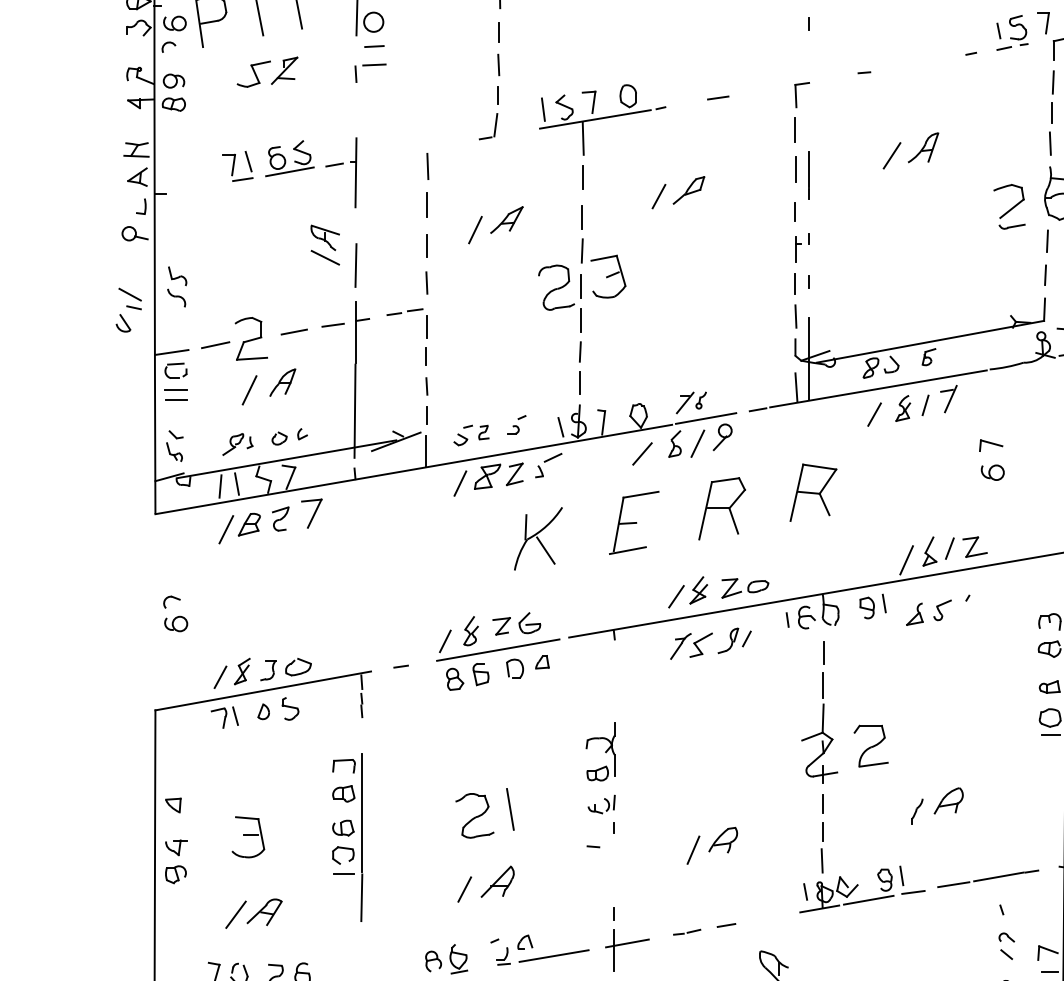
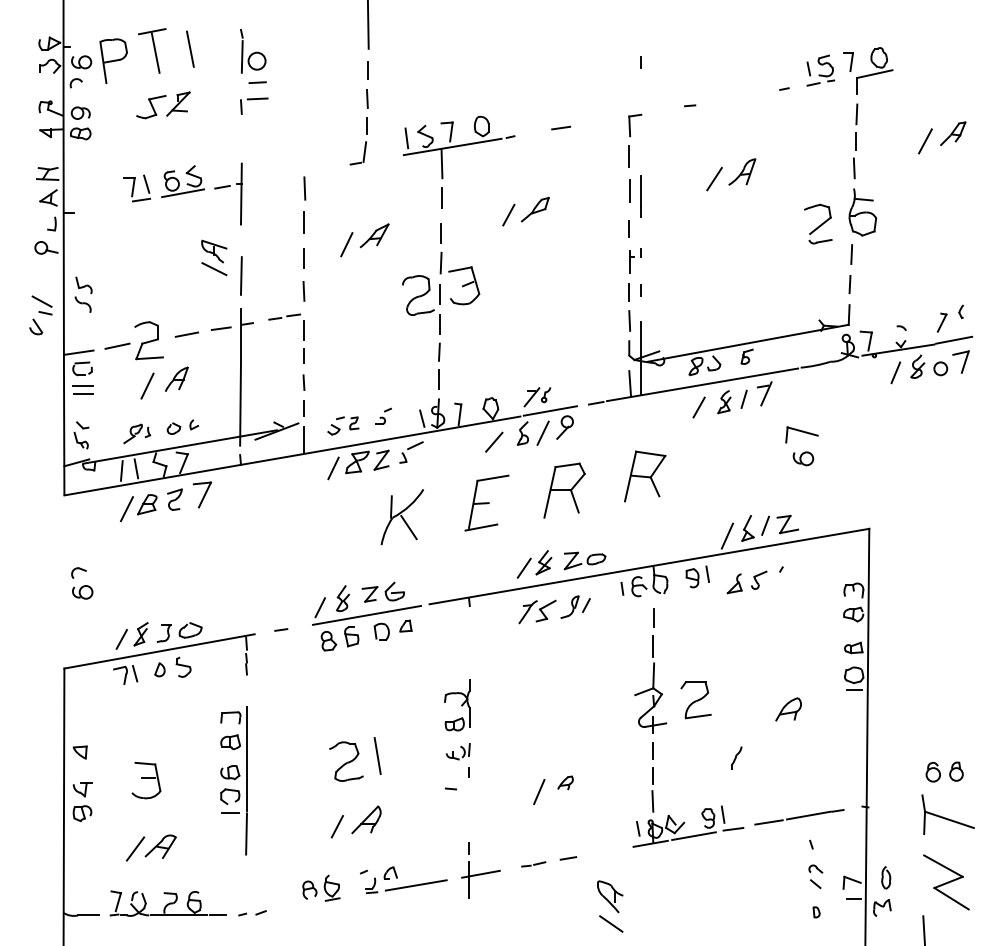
part: (990, 445) -> (801, 434), size x1.6
part: (948, 800) -> (788, 709), moved
part: (723, 839) -> (565, 782), size x0.6

